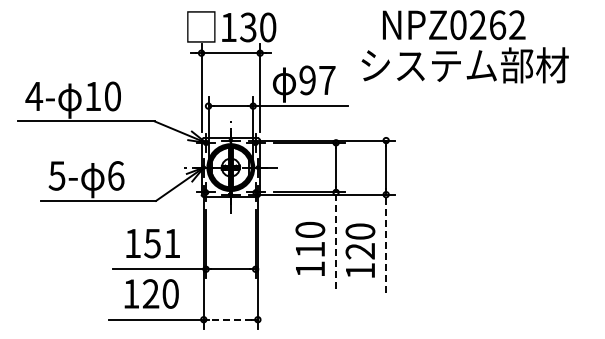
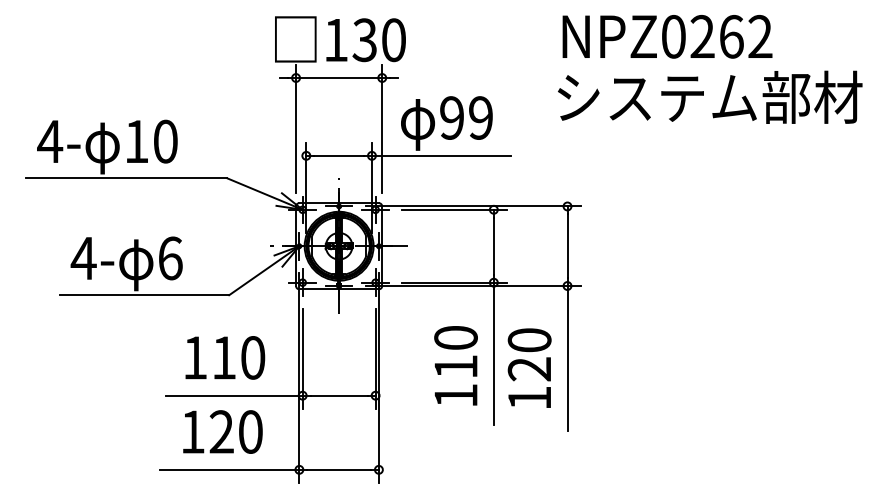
text: (464, 65) -> (709, 97), moved
text: (327, 80) -> (481, 118), 97 -> 99
text: (56, 175) -> (82, 257), 5- -> 4-
line: (336, 240) -> (494, 353), dashed -> solid
text: (162, 243) -> (238, 357), 151 -> 110
line: (386, 243) -> (567, 357), dashed -> solid
line: (230, 319) -> (338, 469), dashed -> solid

